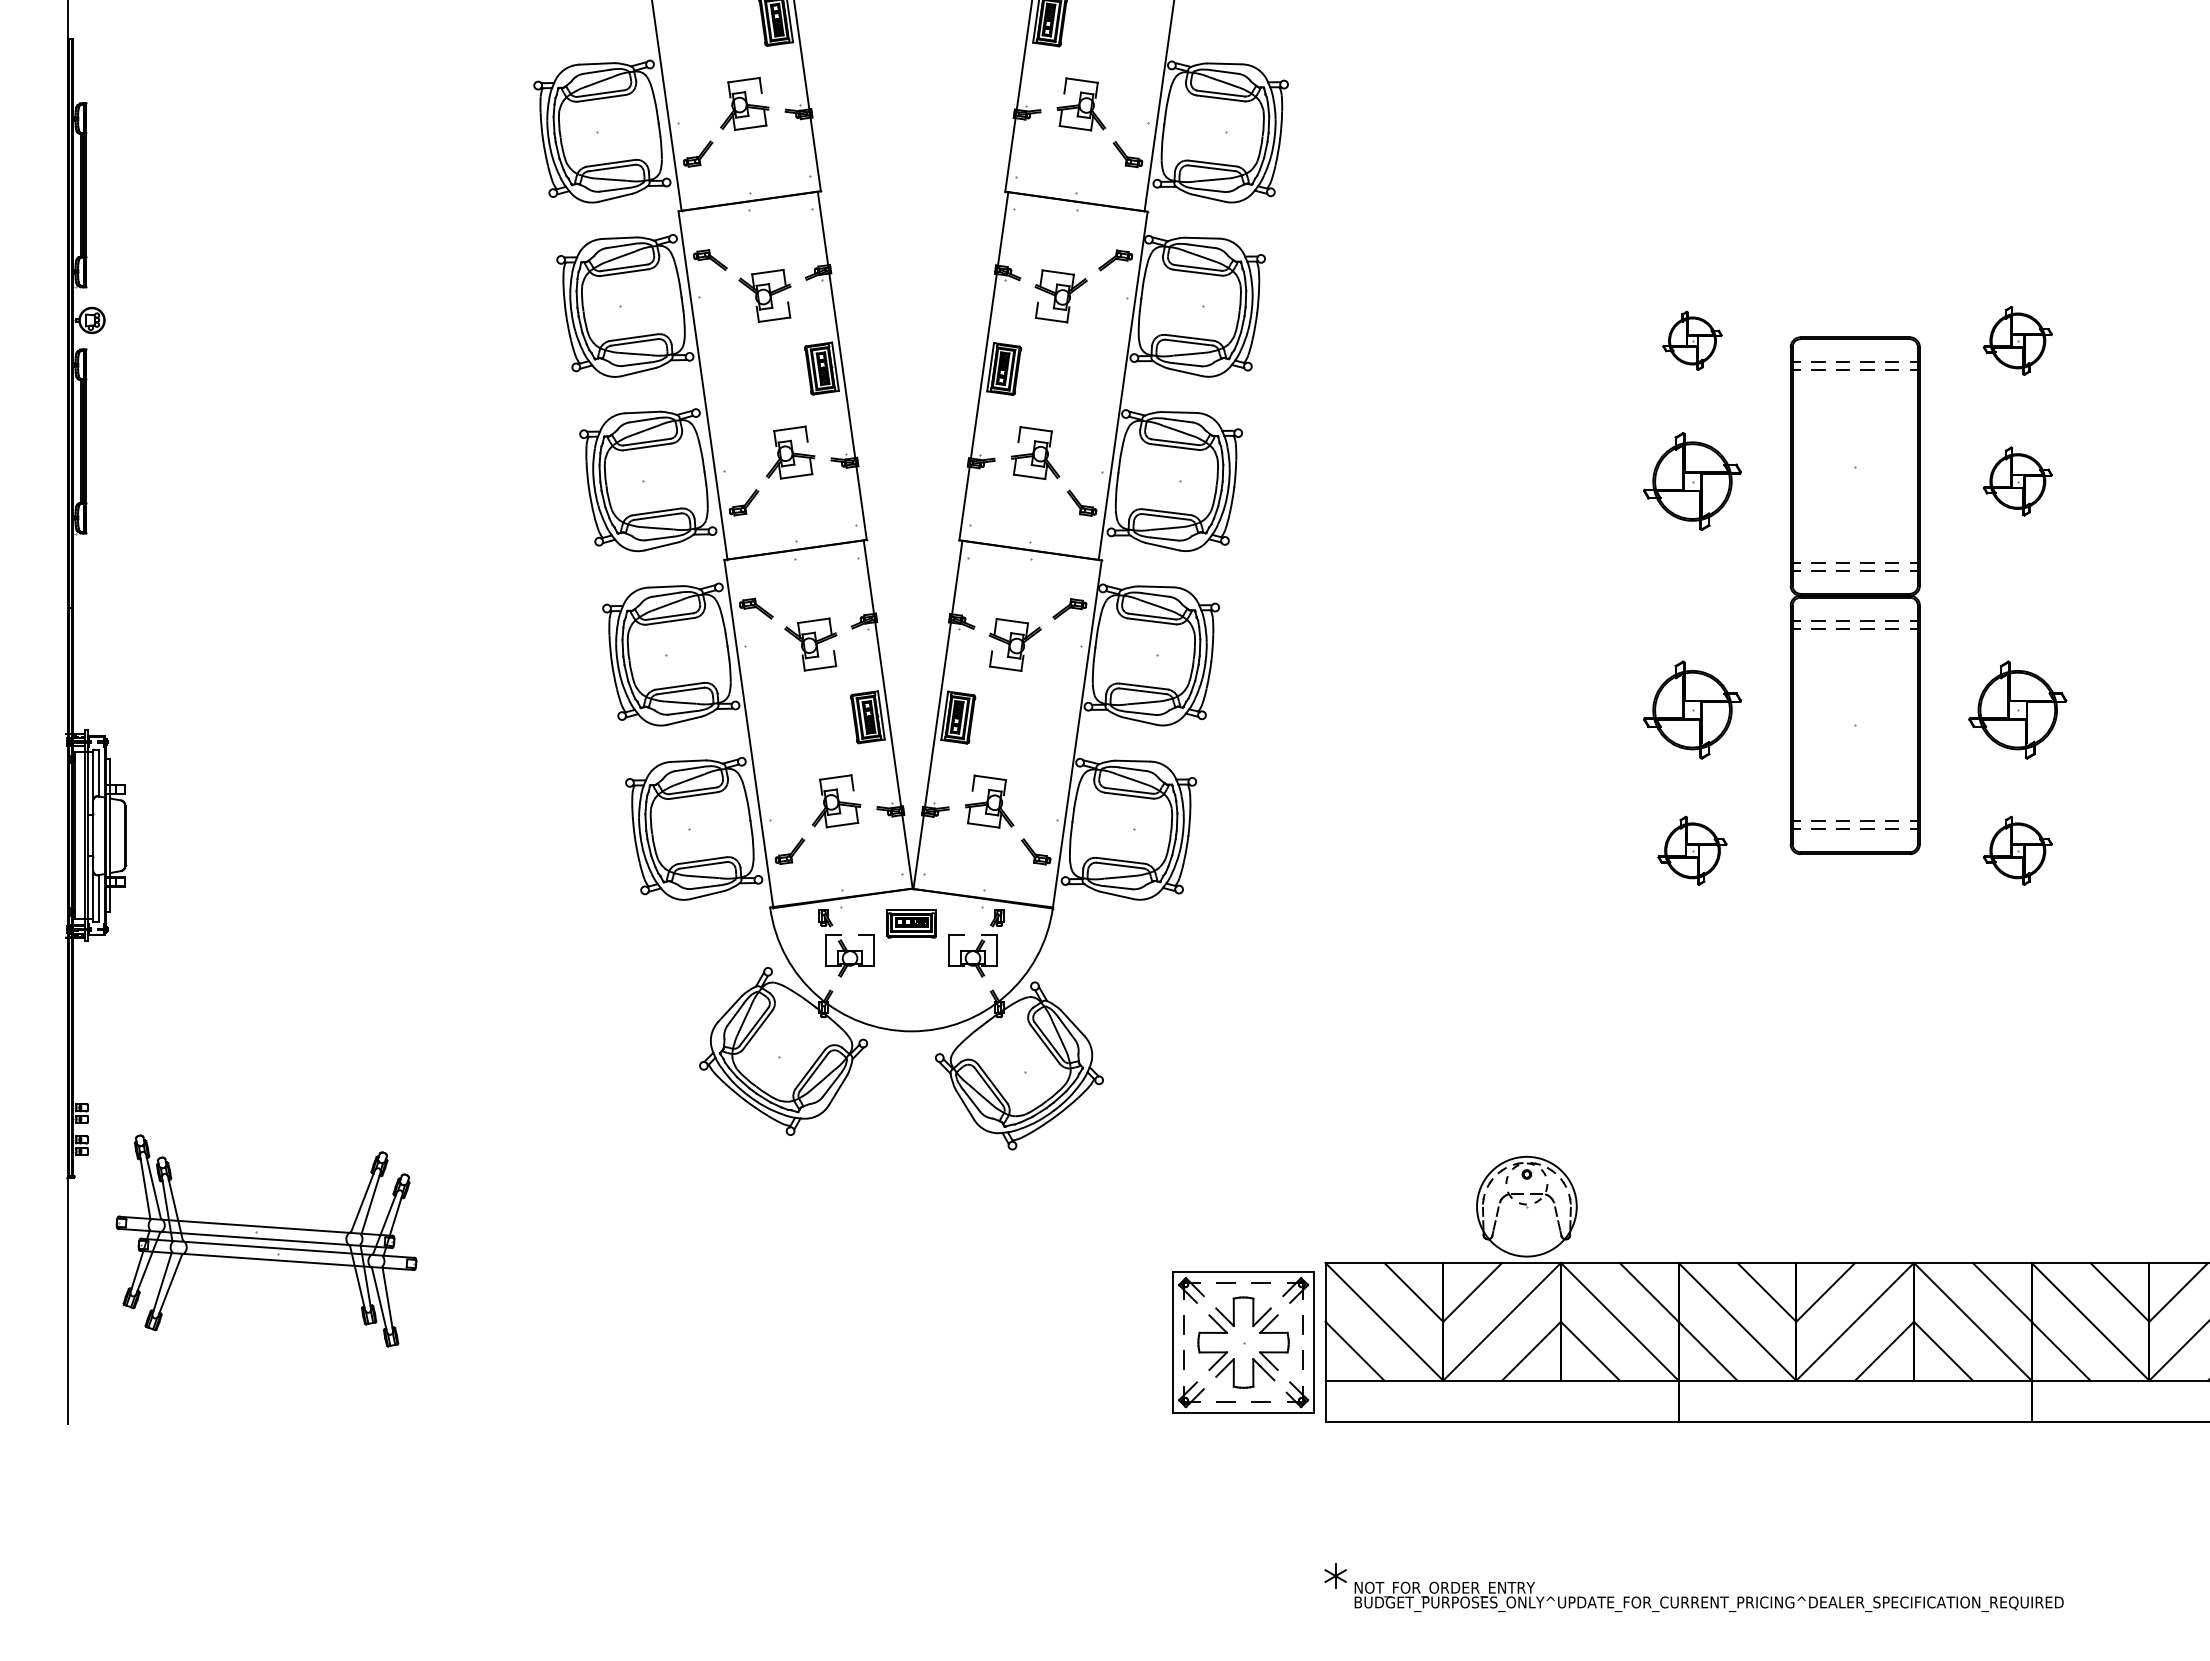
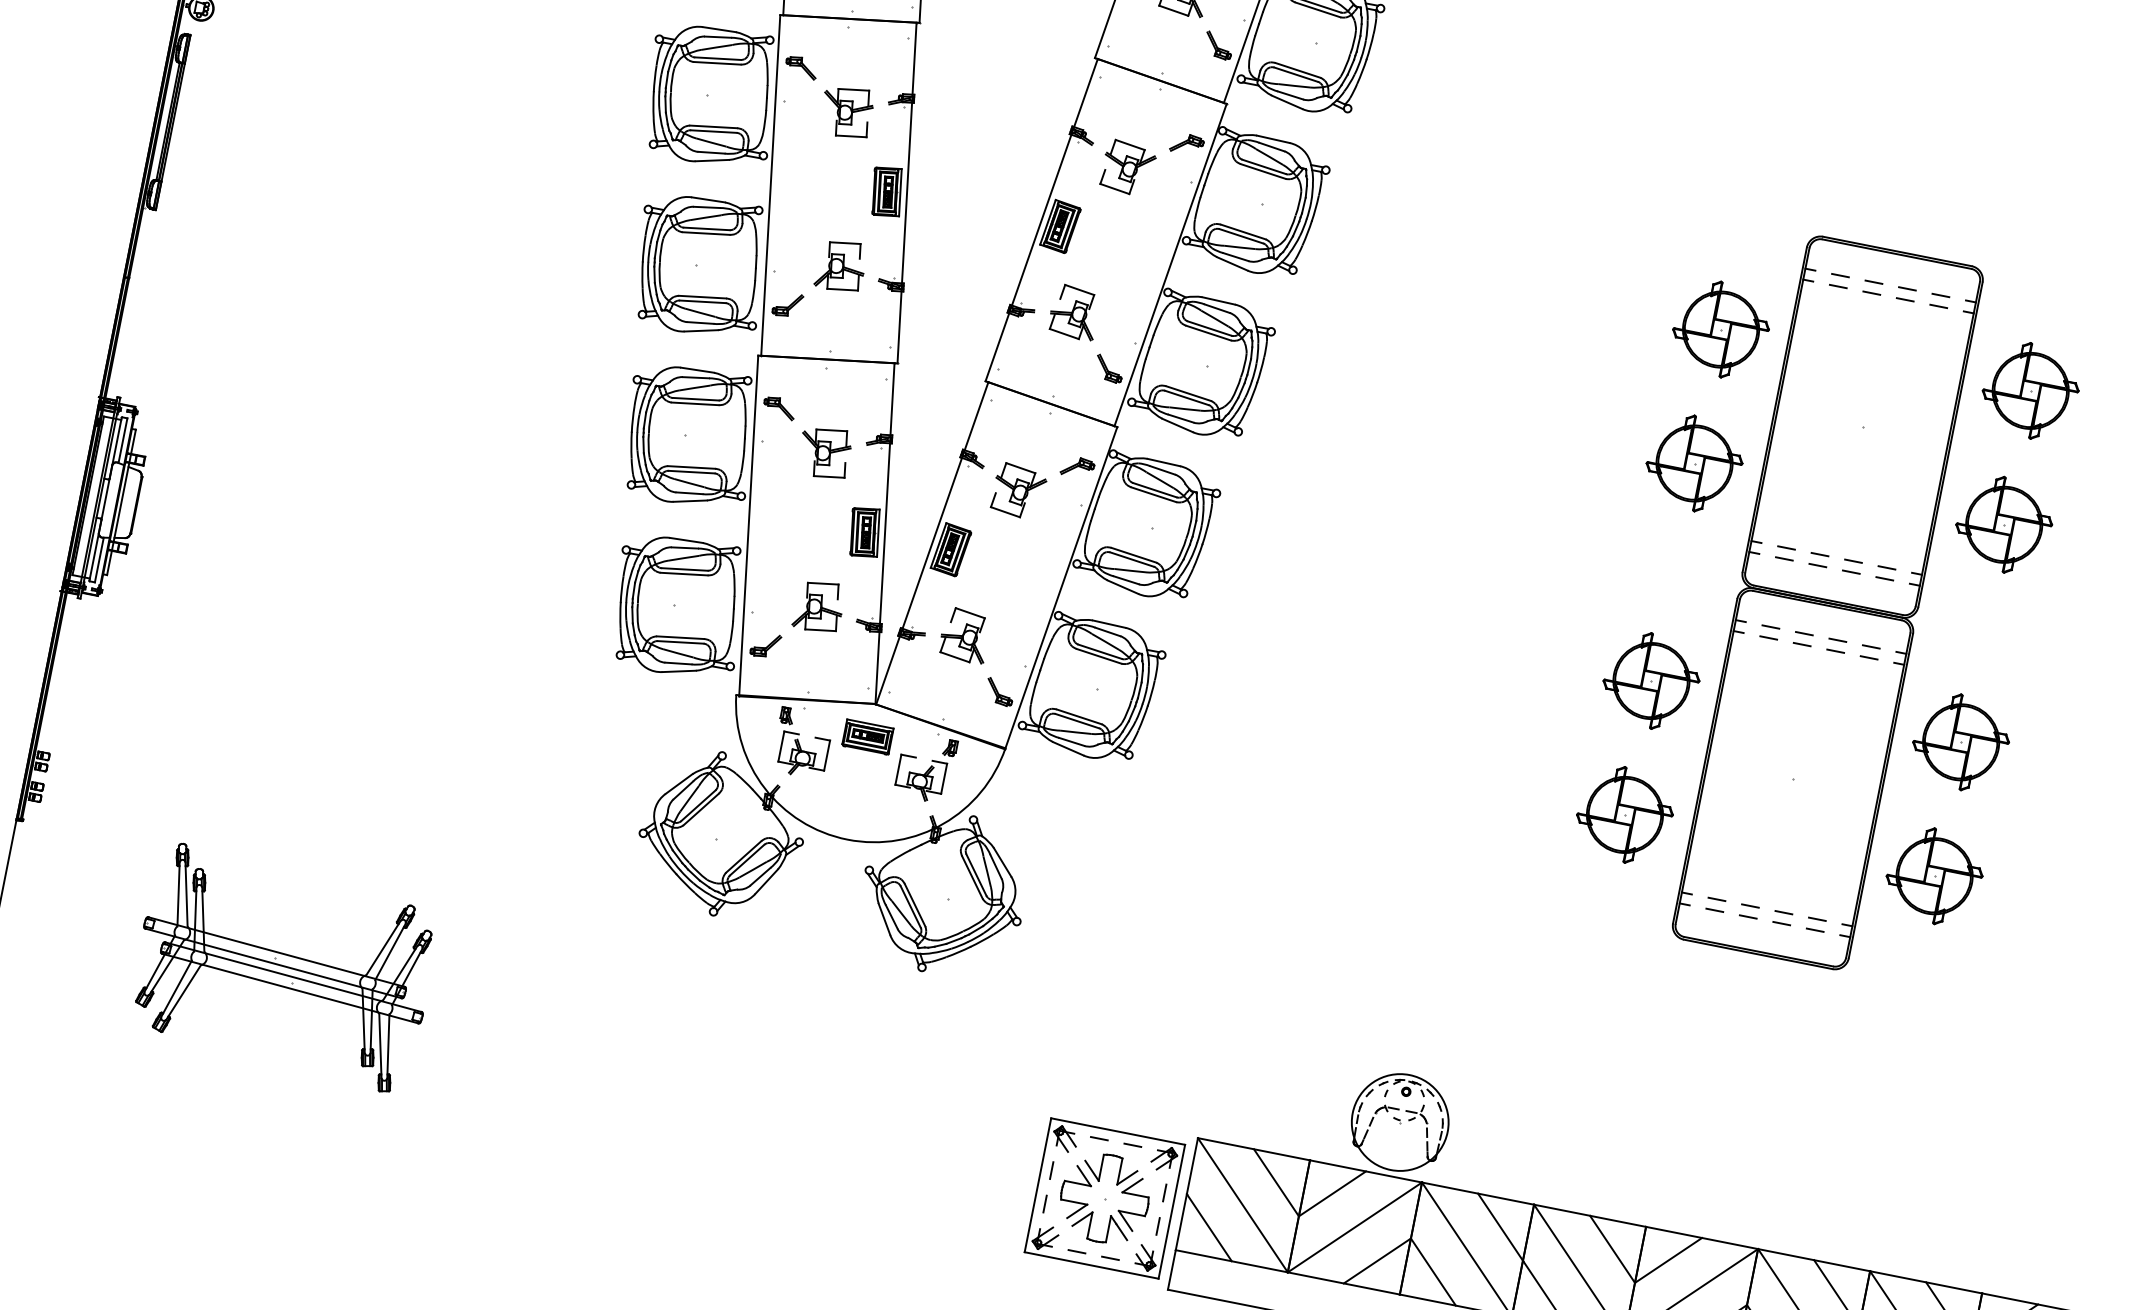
part: (1692, 340) -> (1721, 329), size x1.67
part: (2017, 340) -> (2030, 390), size x1.43
part: (2017, 481) -> (2003, 524), size x1.43
part: (1855, 595) -> (1828, 602), size x1.43
part: (1692, 850) -> (1625, 814), size x1.43
part: (2017, 850) -> (1934, 875), size x1.43
part: (266, 1240) -> (283, 967), moved

